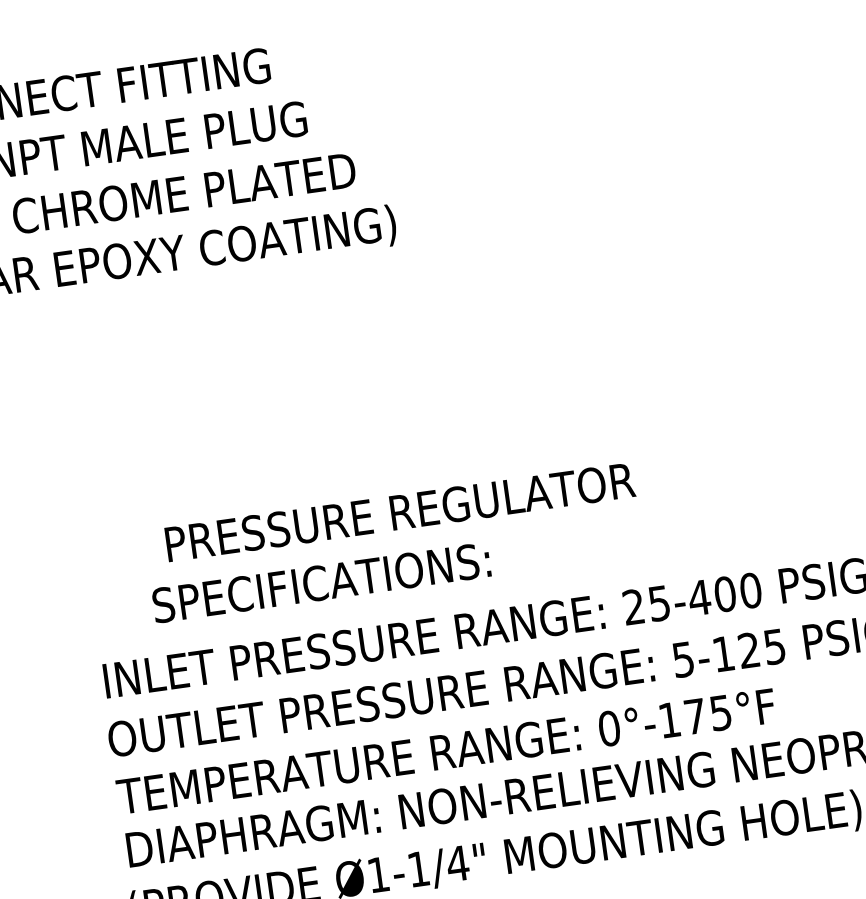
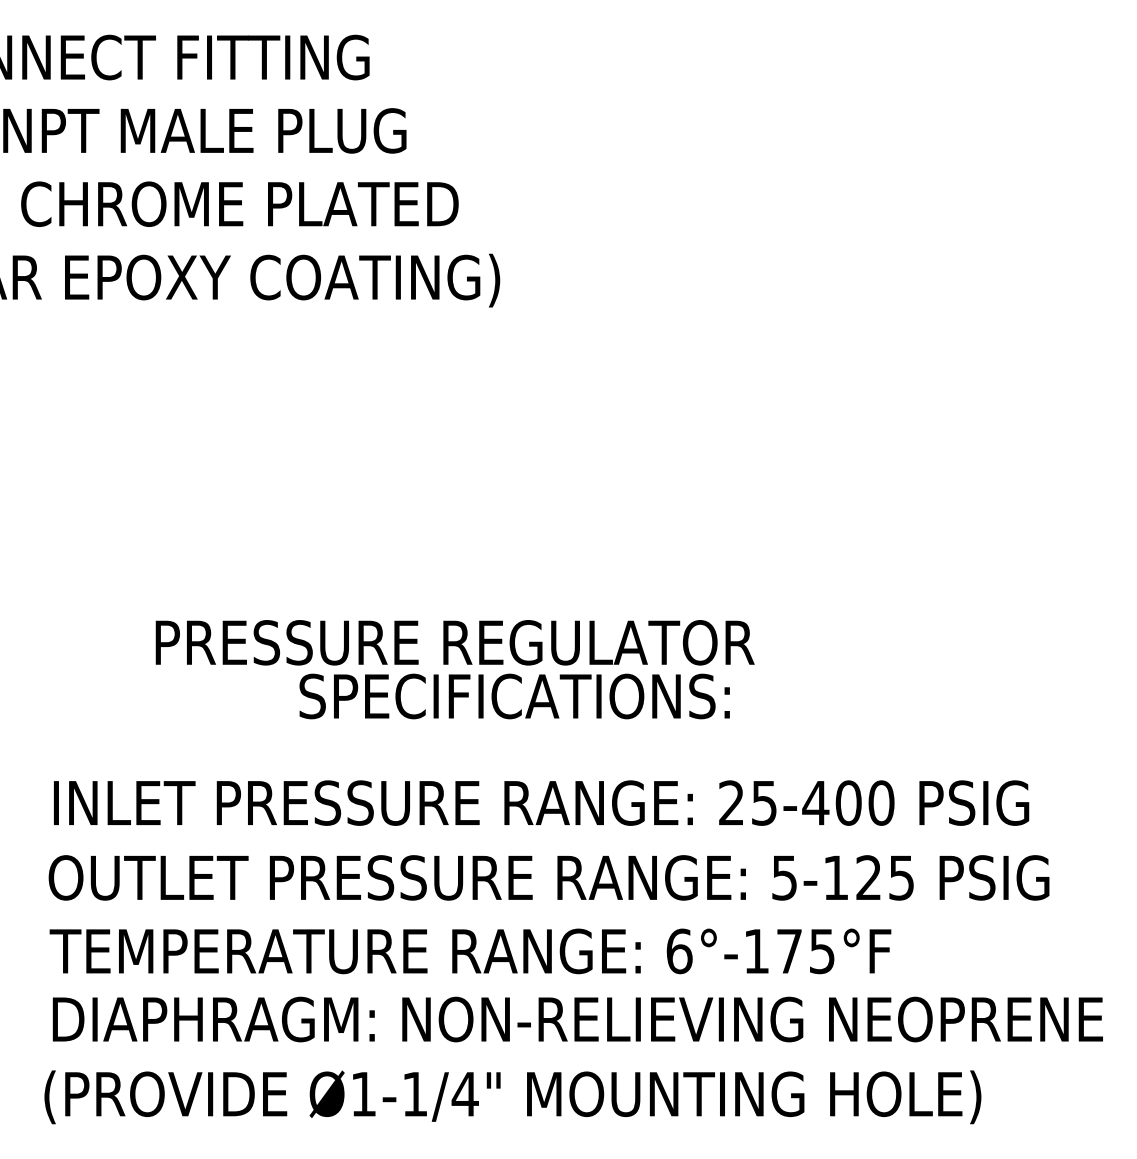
text: (321, 582) -> (514, 696), moved
text: (609, 728) -> (679, 951), 0°-175°F -> 6°-175°F

